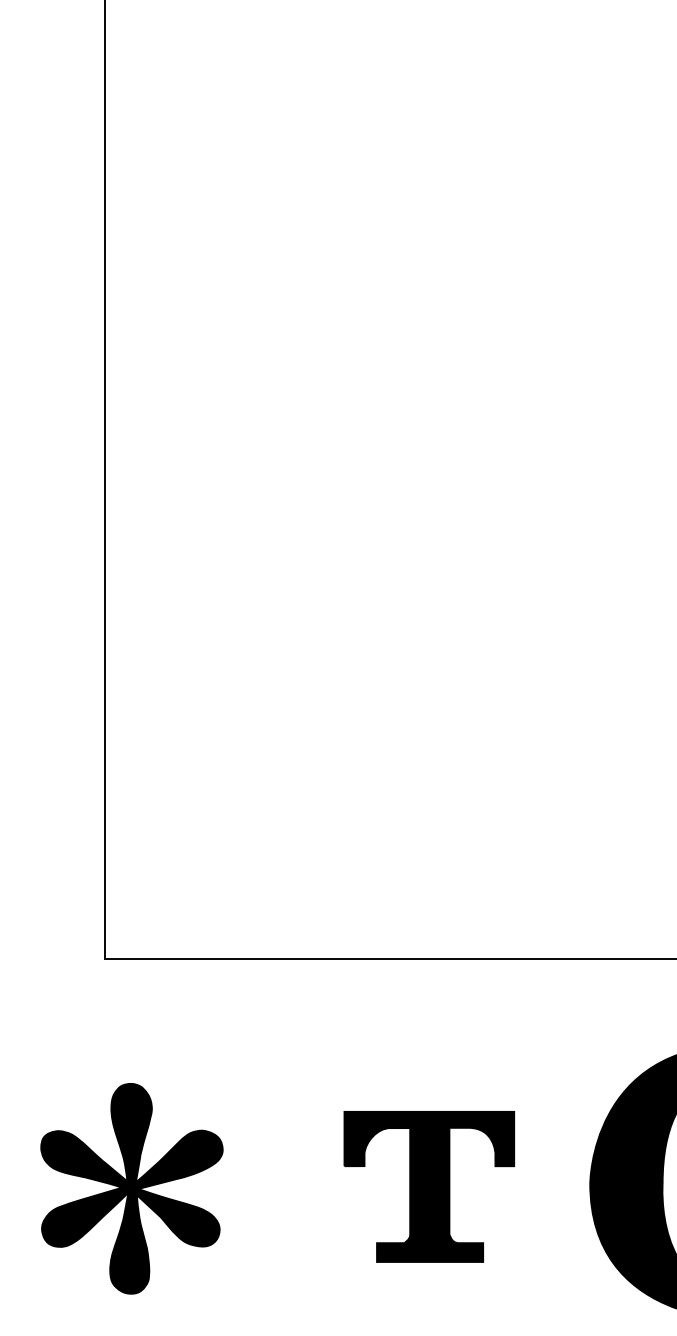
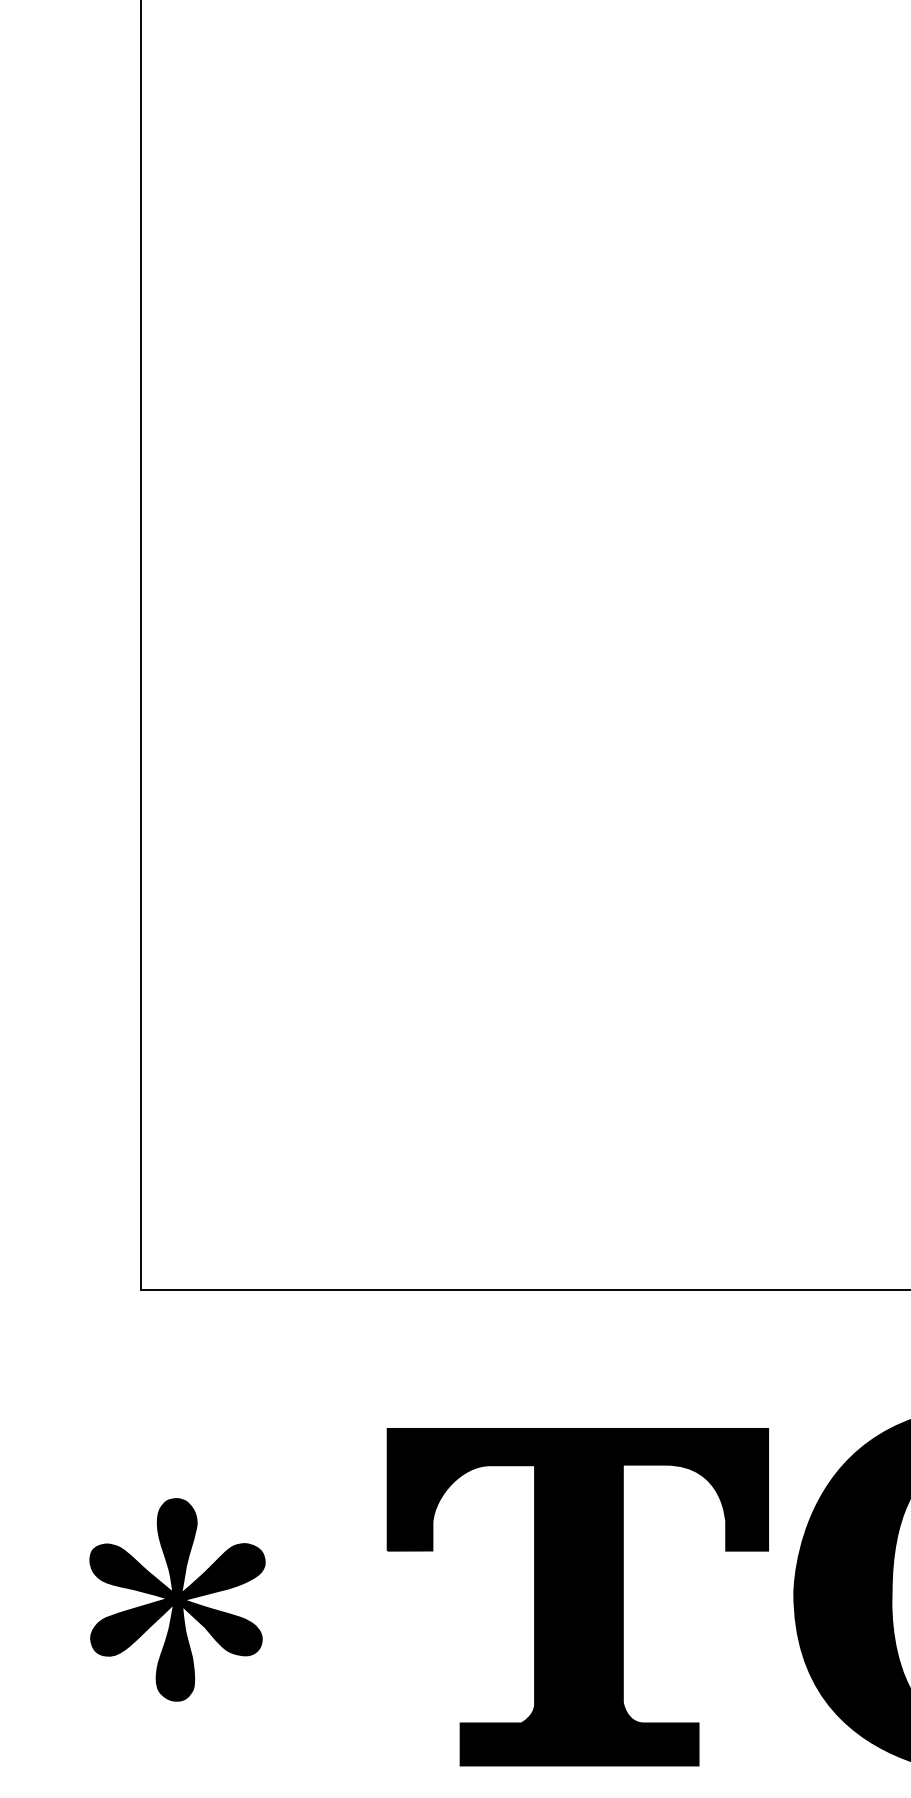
part: (429, 1187) -> (577, 1597), size x1.67
part: (131, 1188) -> (177, 1599), size x0.71

